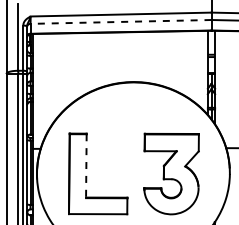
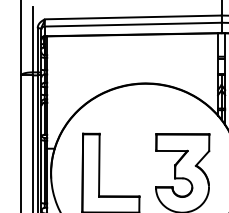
line: (120, 21) -> (132, 24), dashed -> solid
line: (86, 166) -> (99, 165), dashed -> solid

